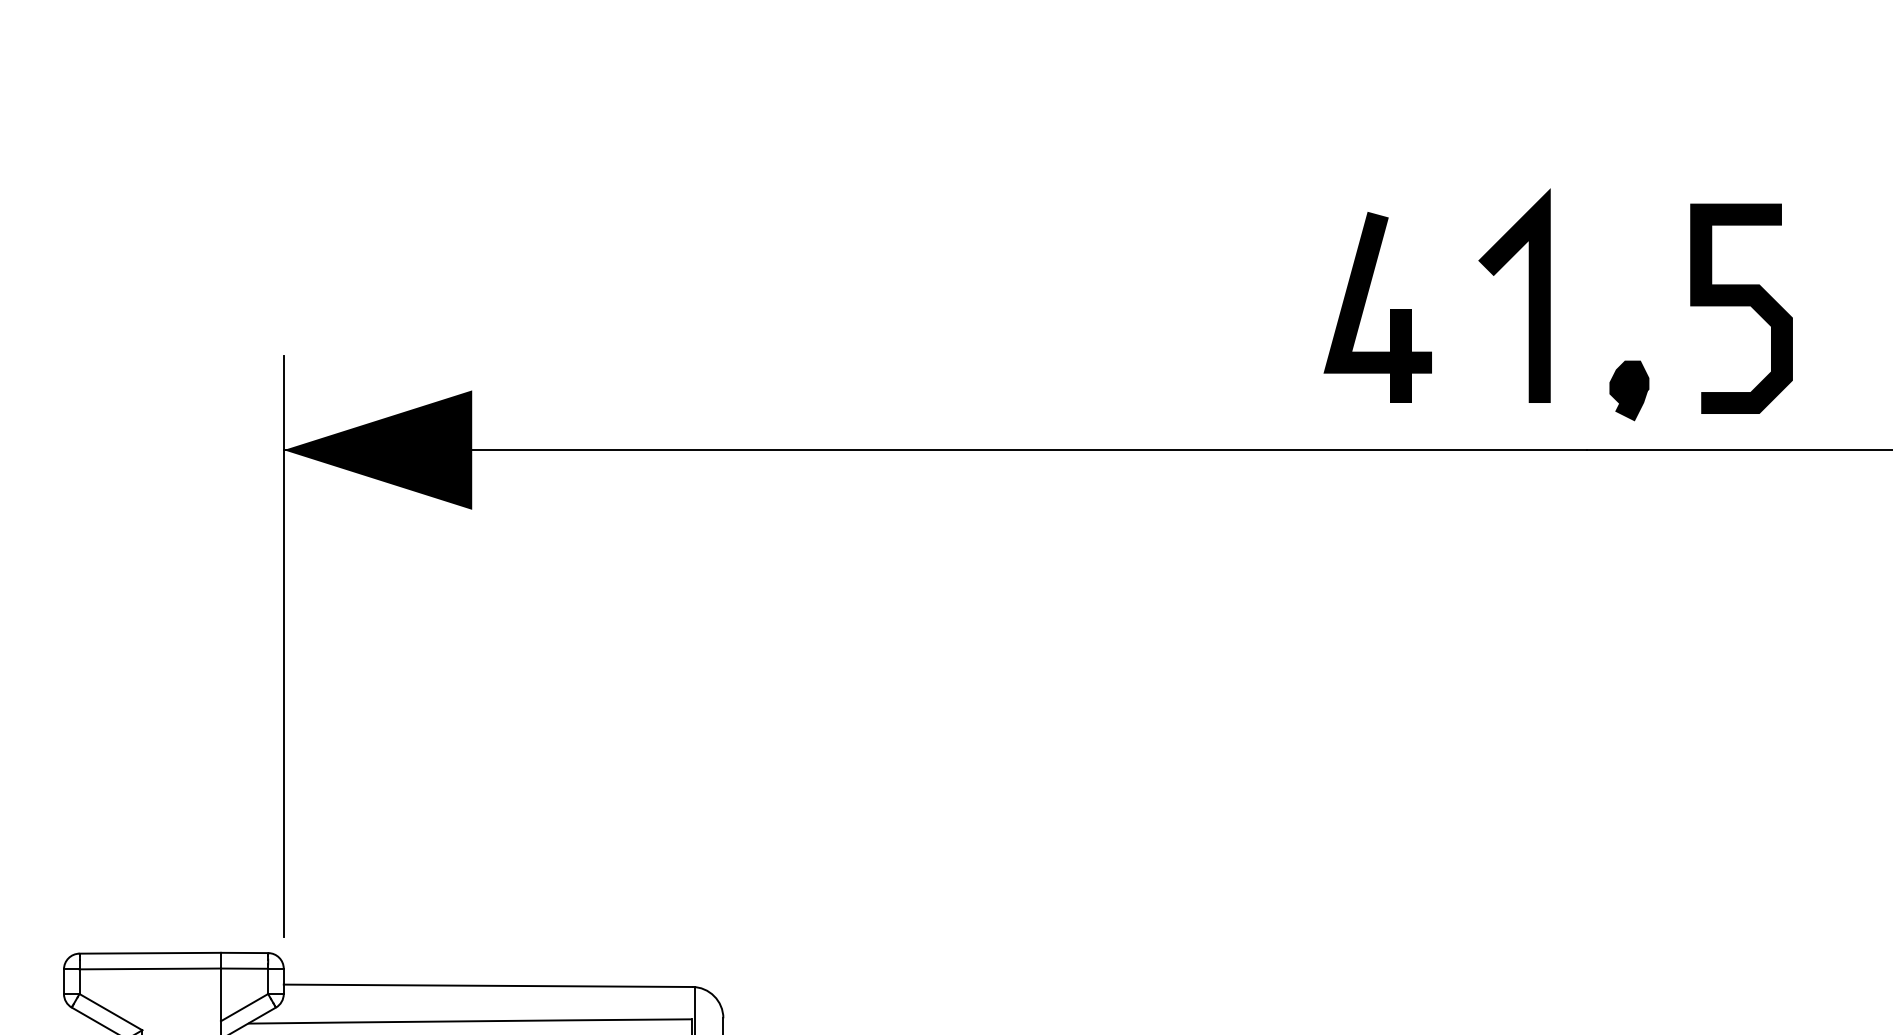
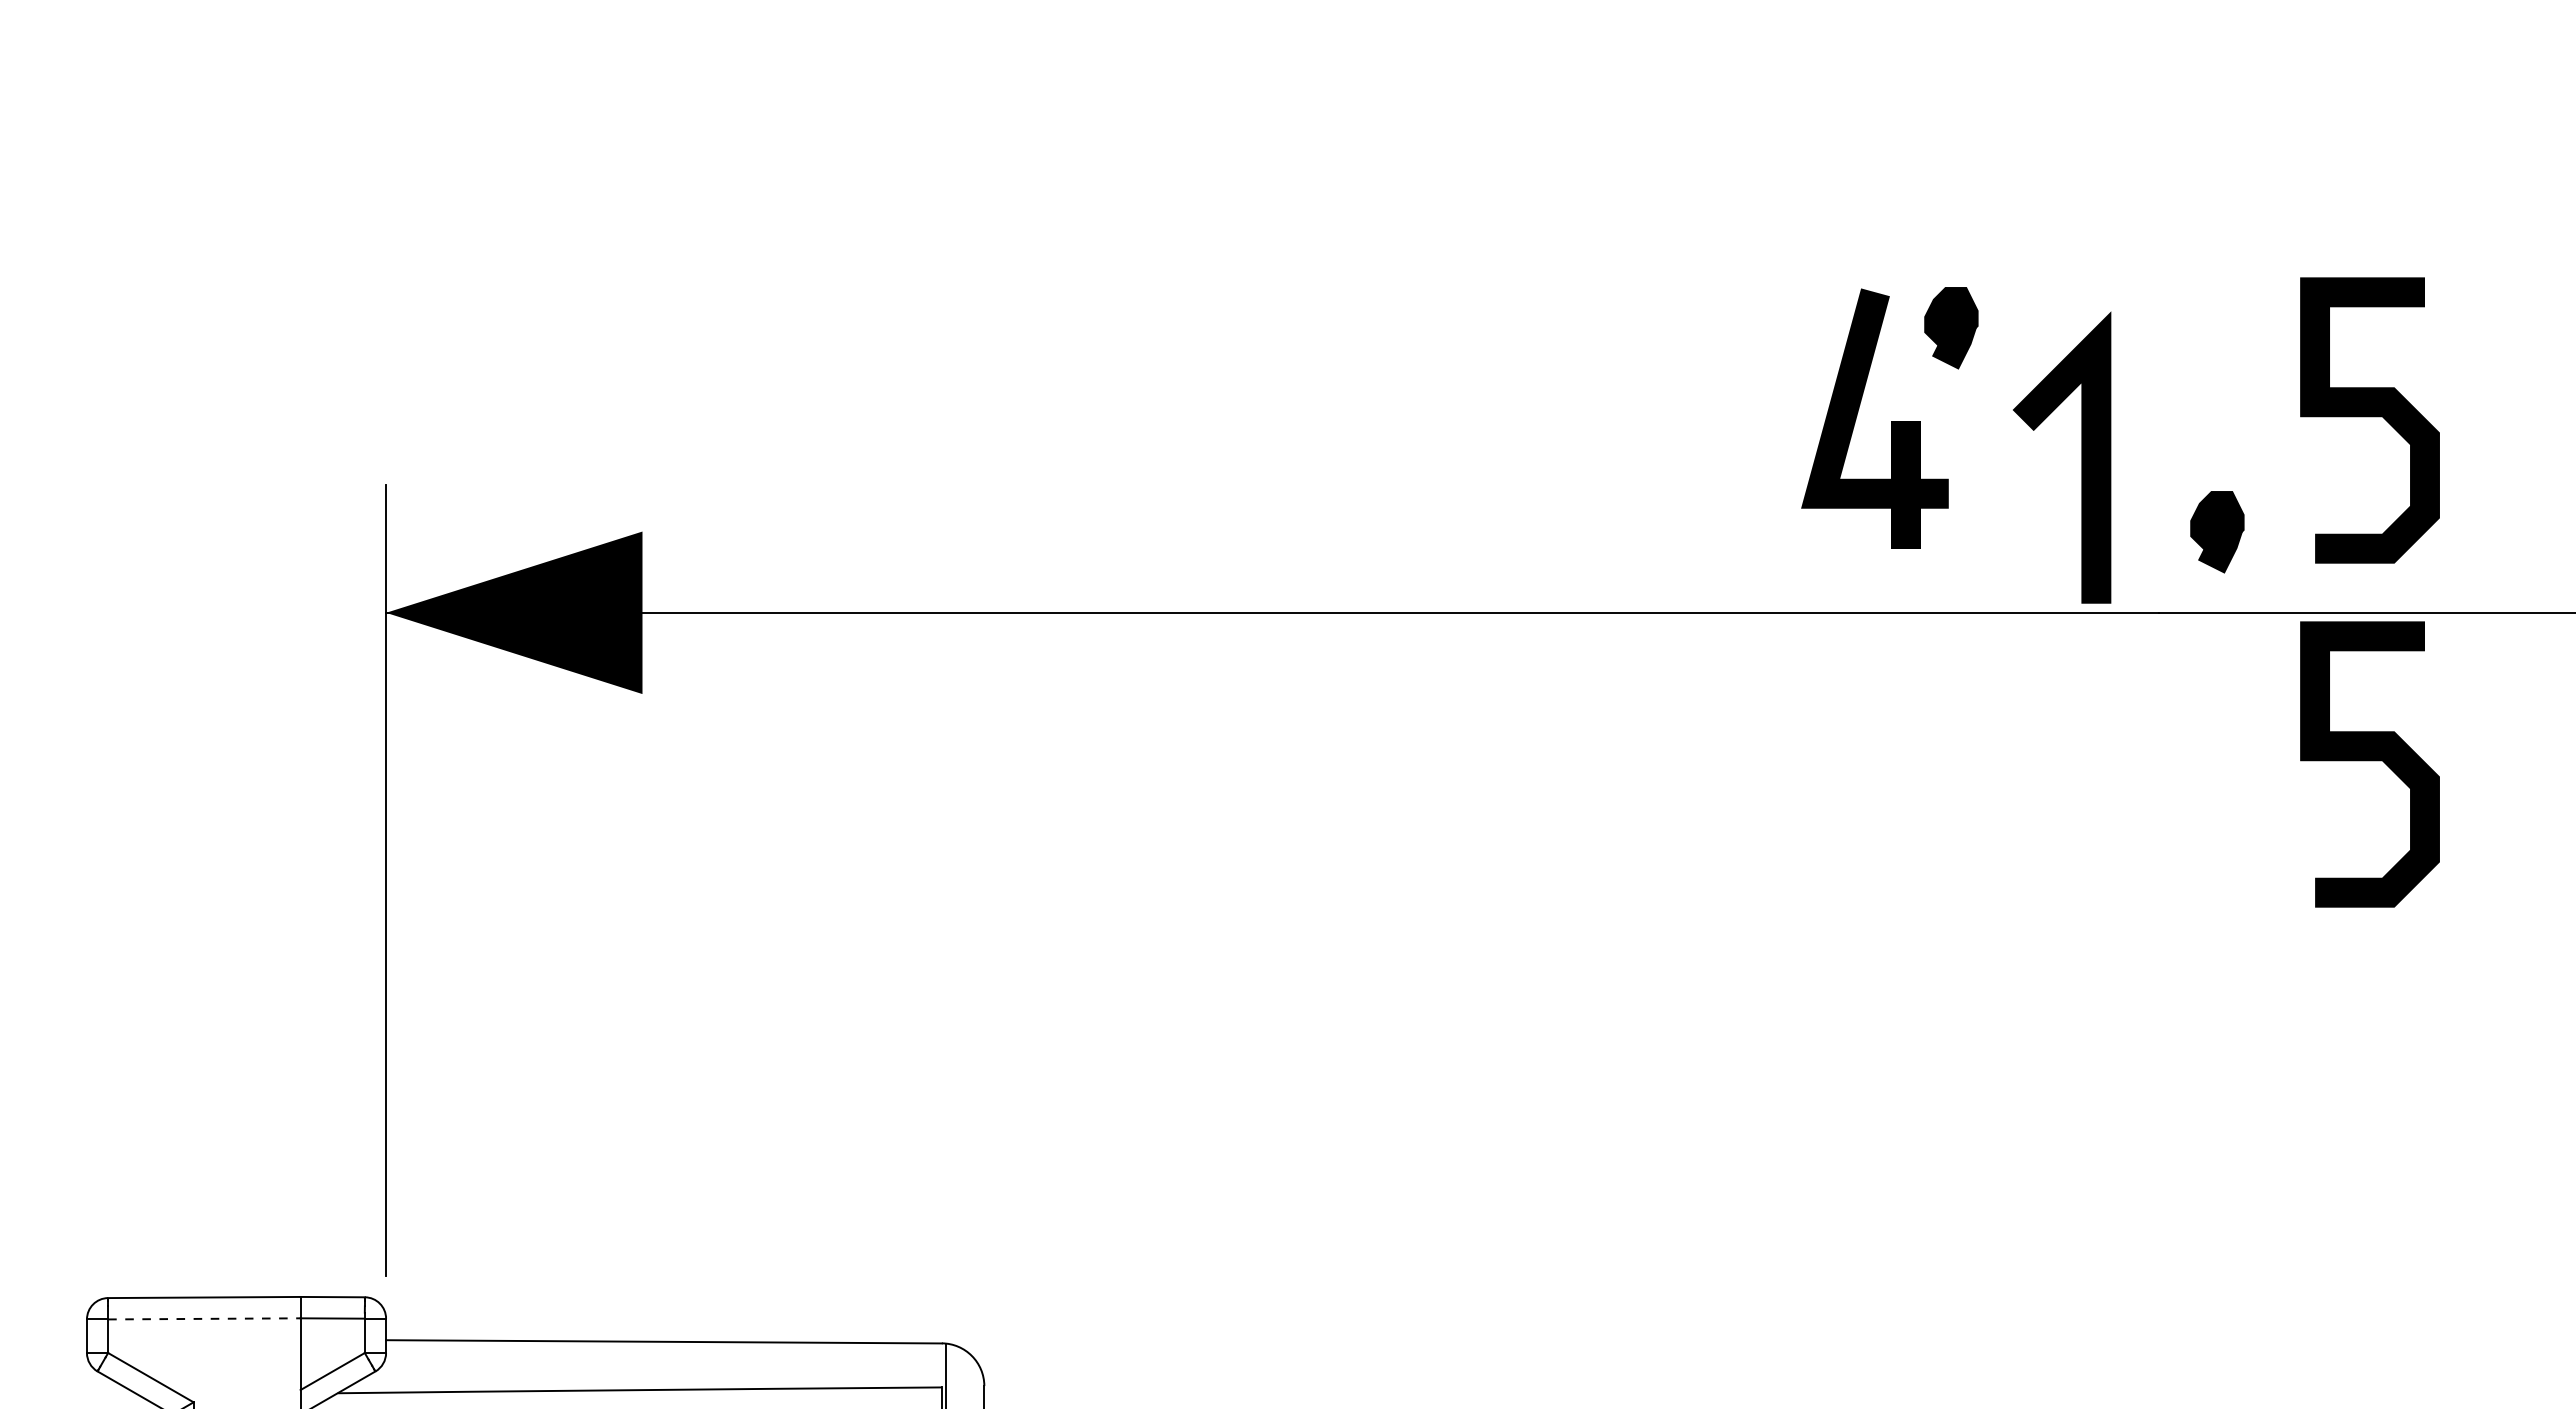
part: (1434, 241) -> (1951, 328), added
line: (1528, 295) -> (2081, 457), moved
curve: (1741, 559) -> (2369, 761), added
line: (150, 968) -> (204, 1318), solid -> dashed

